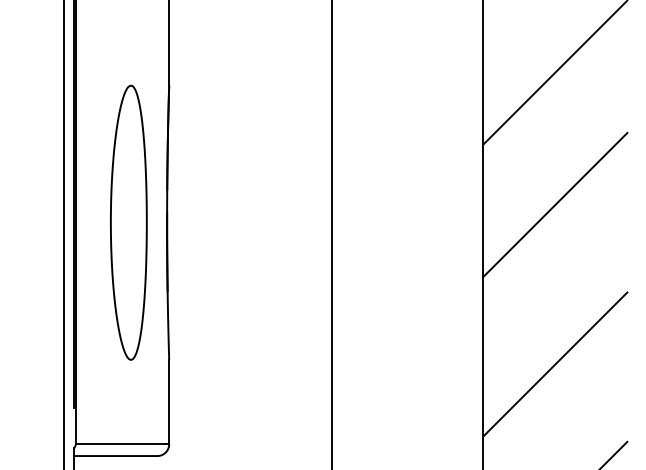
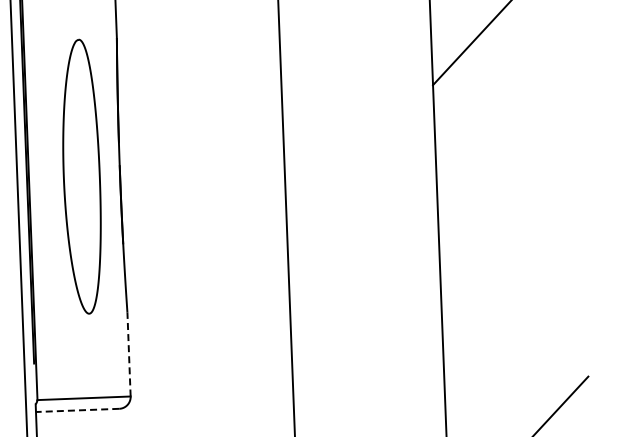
line: (555, 205) -> (507, 143), removed
line: (555, 364) -> (513, 302), removed
line: (169, 401) -> (129, 353), solid -> dashed
line: (115, 456) -> (77, 410), solid -> dashed

